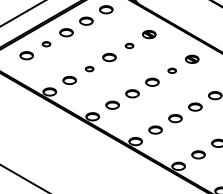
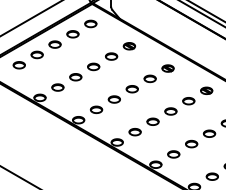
part: (45, 43) -> (36, 54), size x1.67
part: (129, 45) -> (111, 56), size x1.67
part: (89, 69) -> (75, 77), size x1.67
part: (171, 70) -> (149, 78), size x1.67

